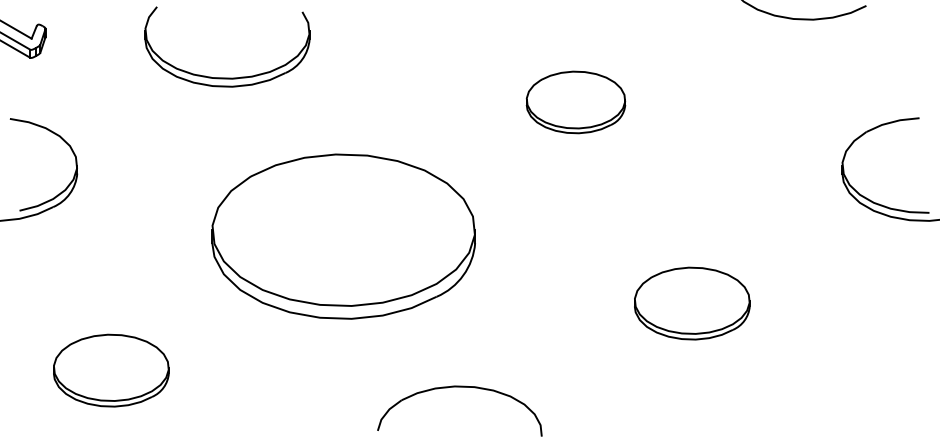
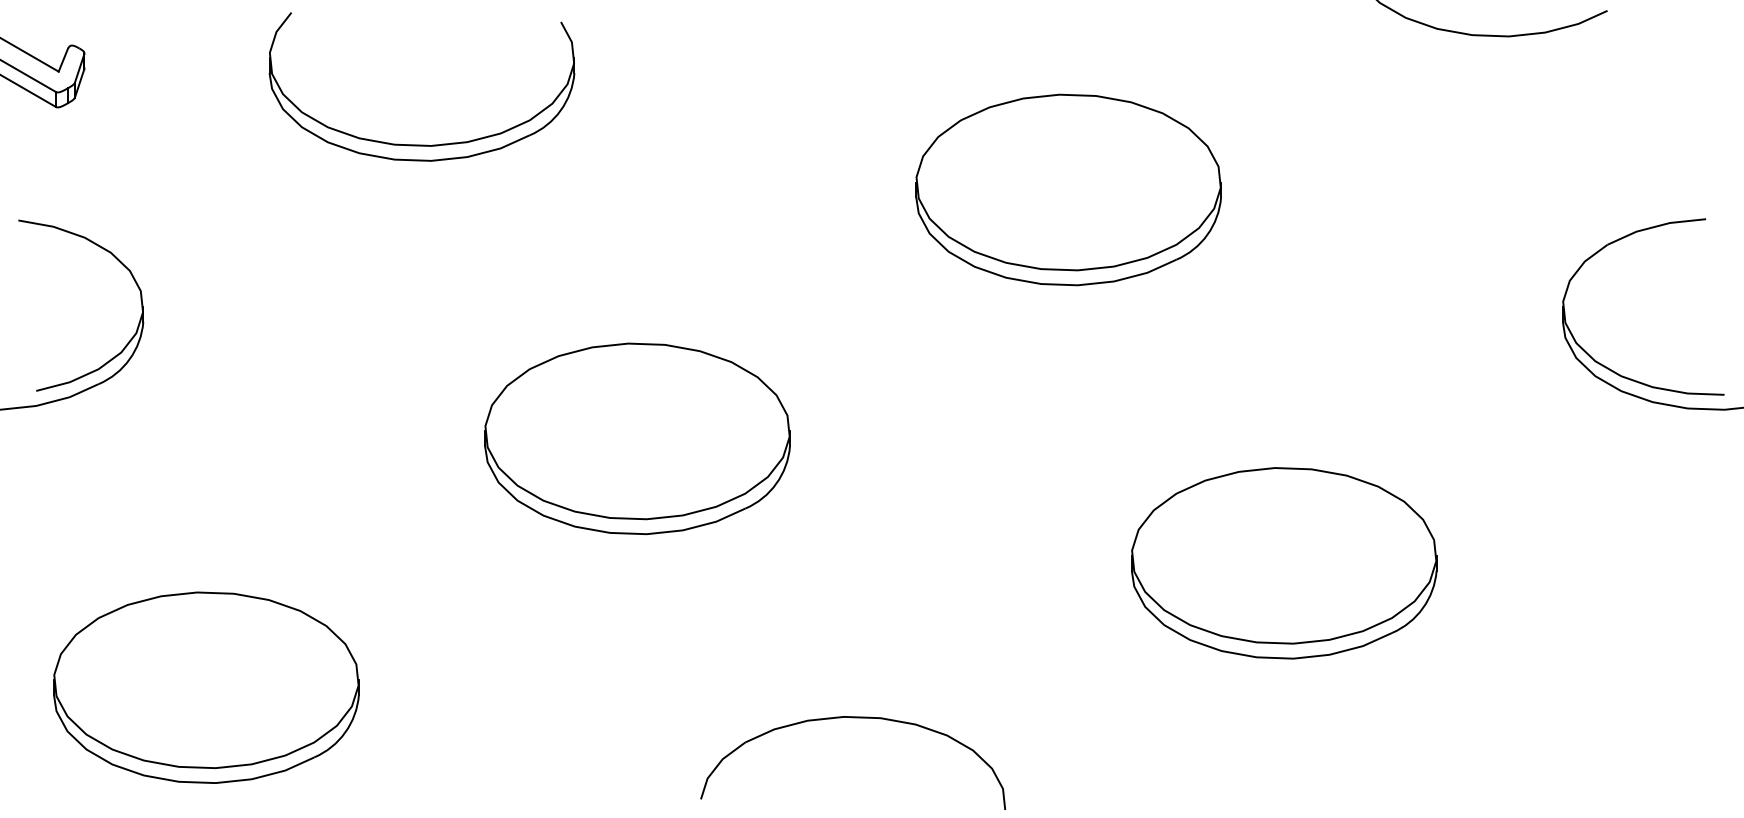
part: (575, 102) -> (1067, 190), size x1.67
part: (343, 236) -> (637, 438), size x0.62
part: (692, 303) -> (1284, 562), size x1.43
part: (111, 370) -> (206, 687), size x1.43

